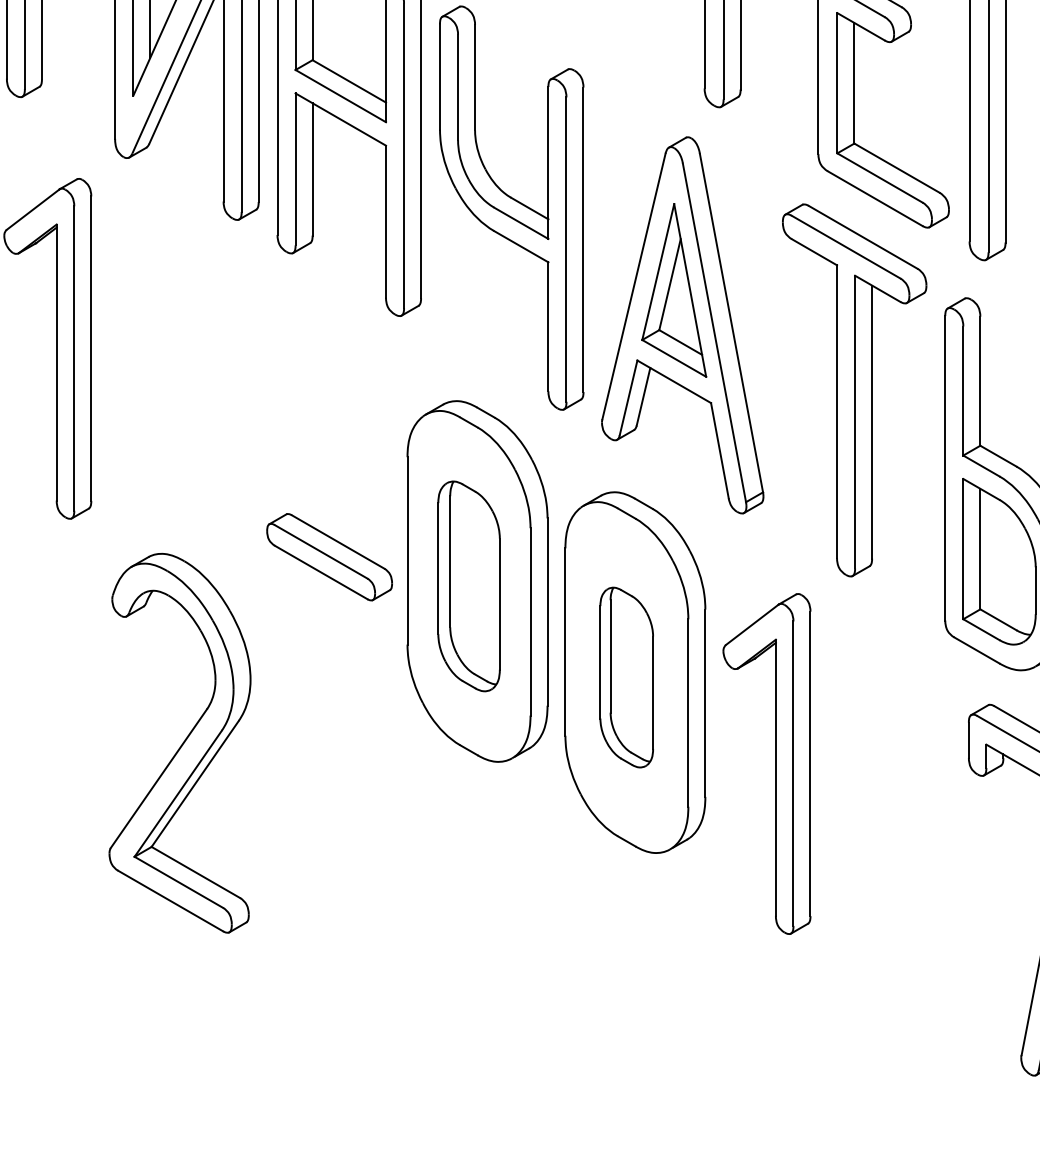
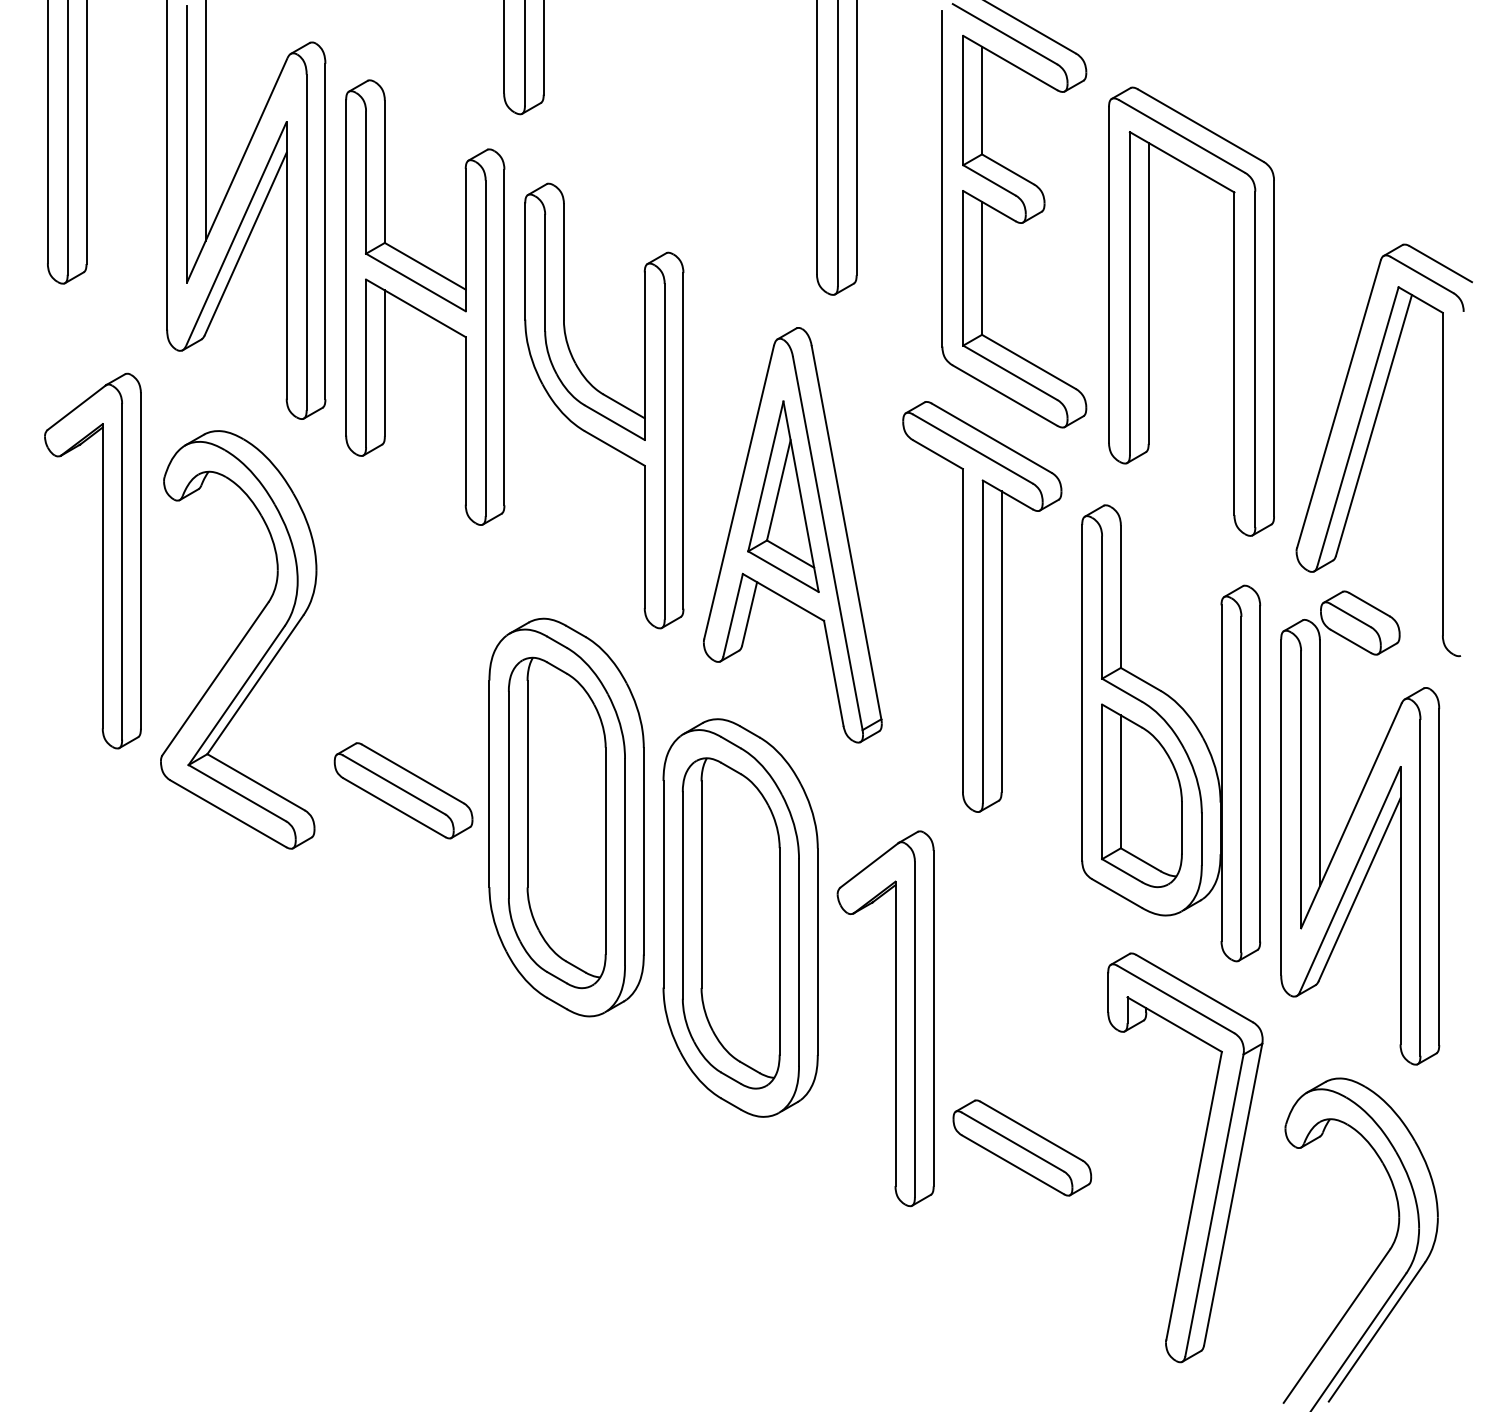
part: (469, 585) -> (557, 822), size x1.43
part: (626, 677) -> (730, 923), size x1.67
part: (179, 742) -> (238, 639), moved
part: (891, 880) -> (1022, 1147), added

